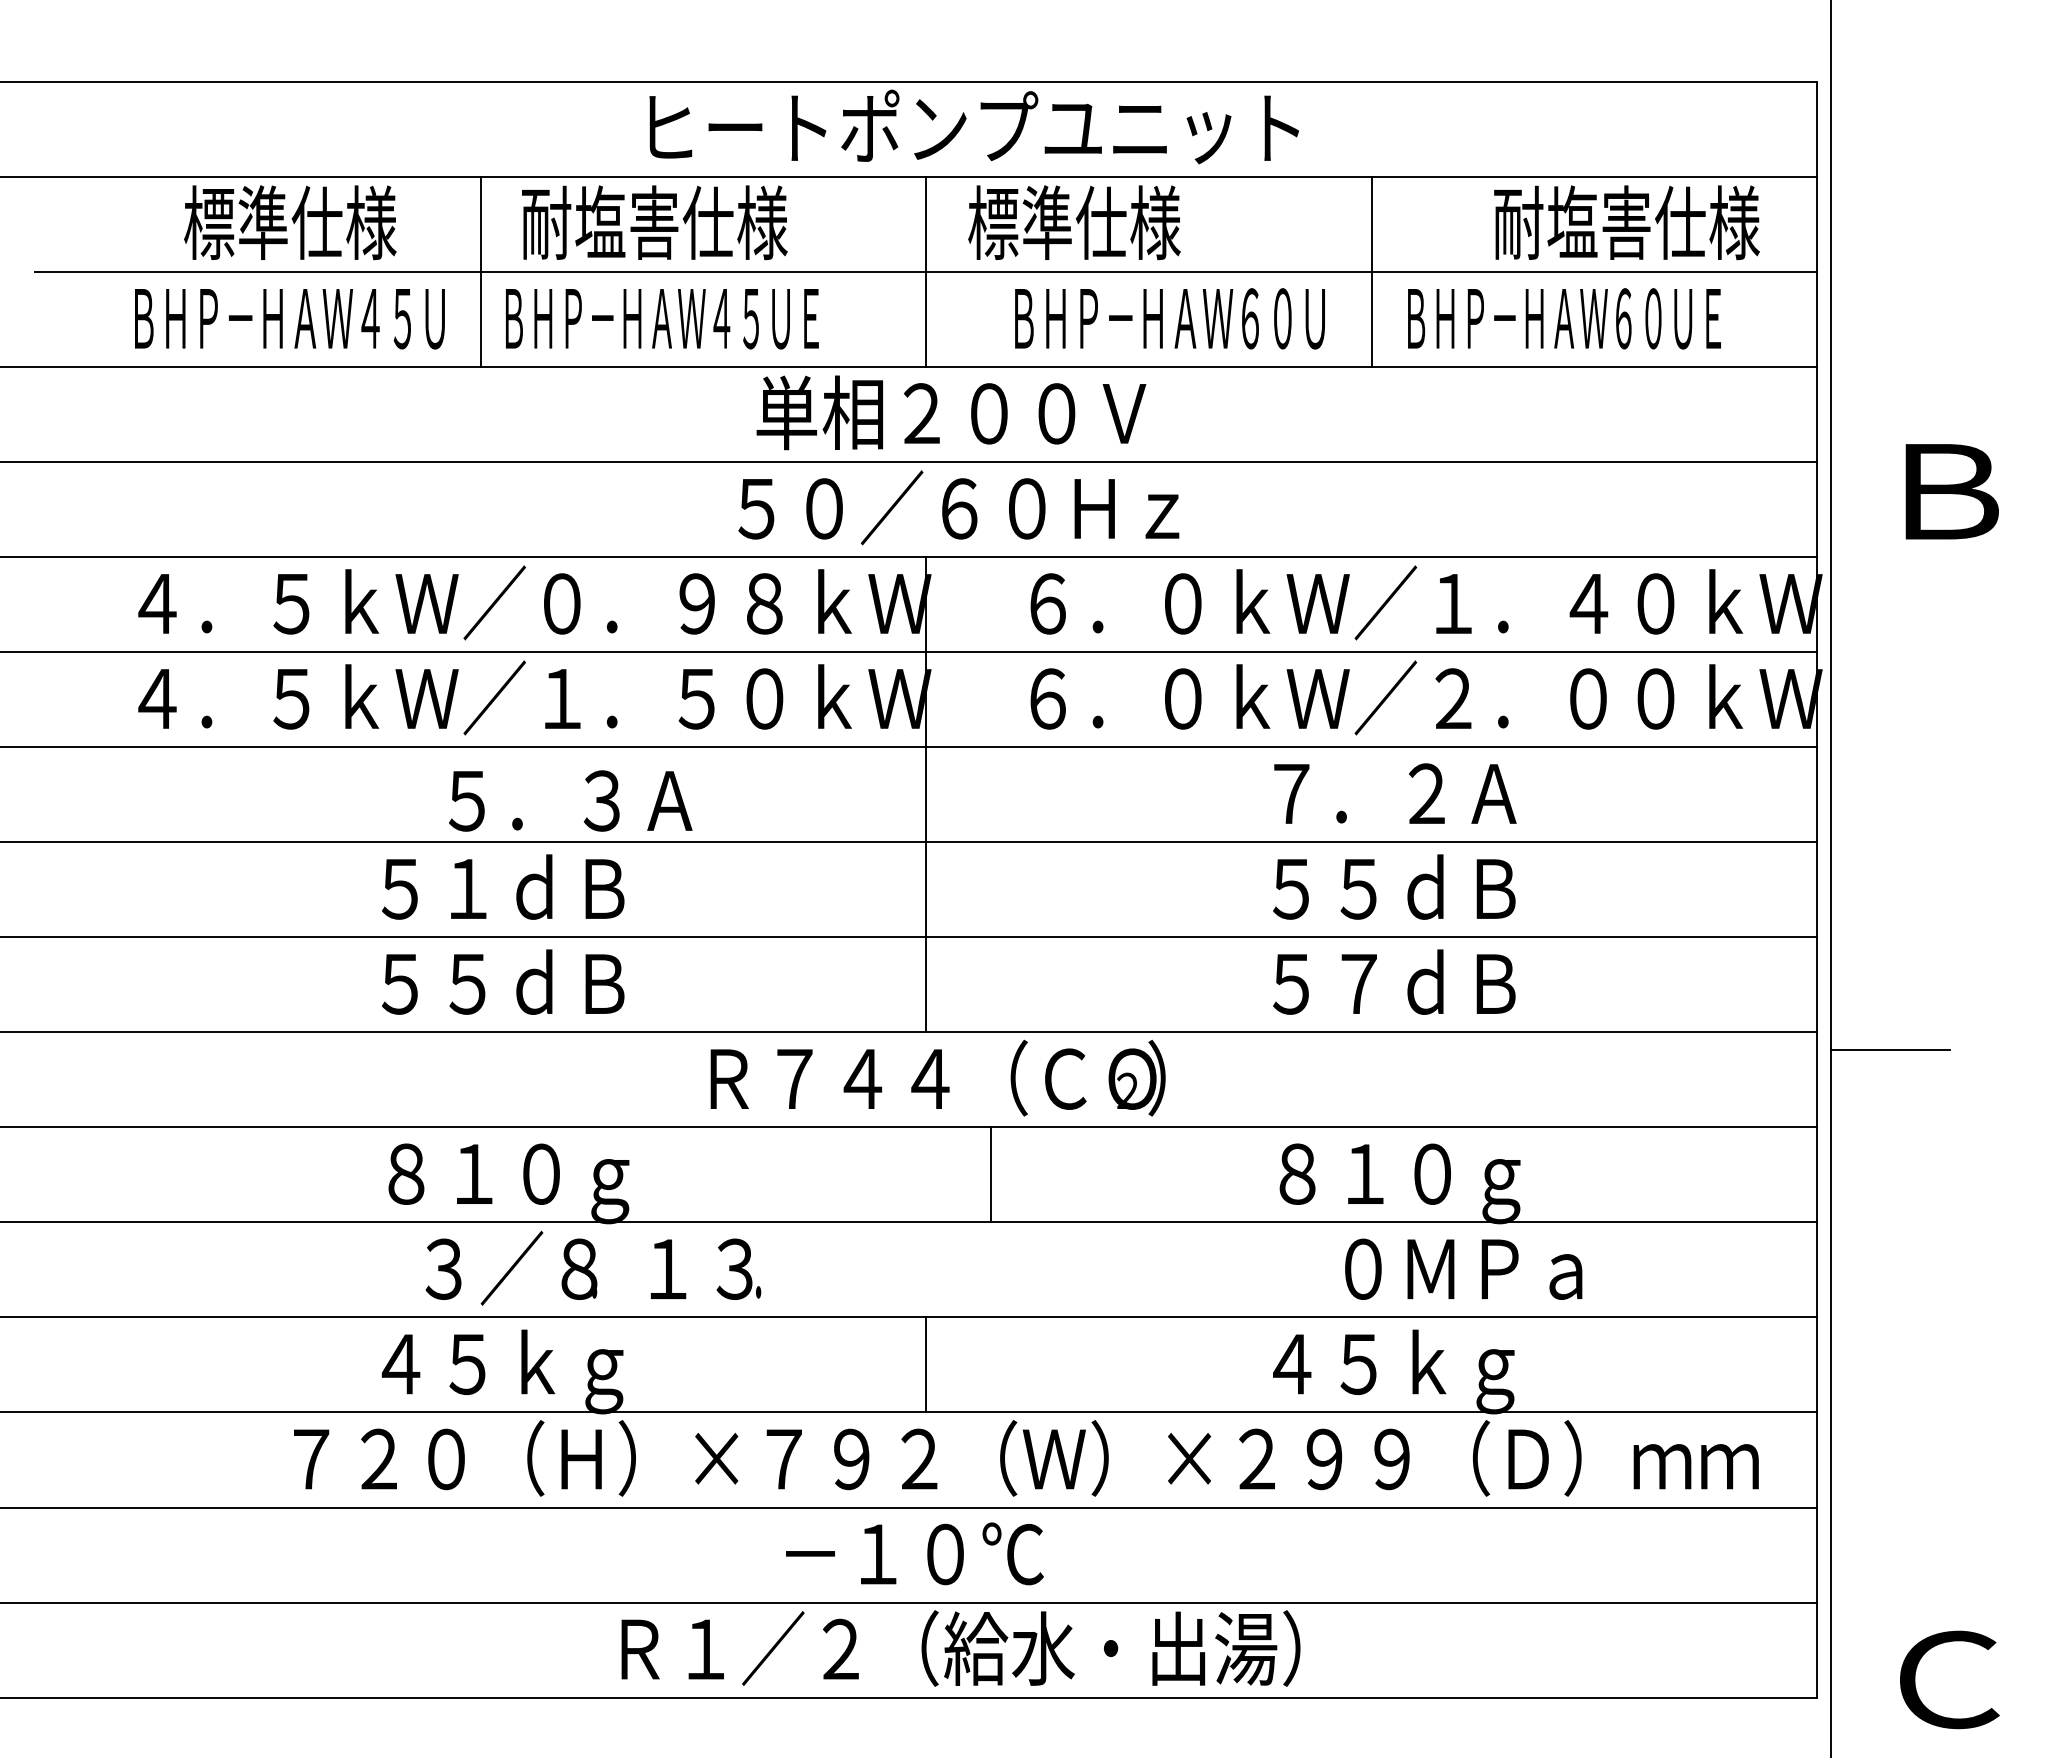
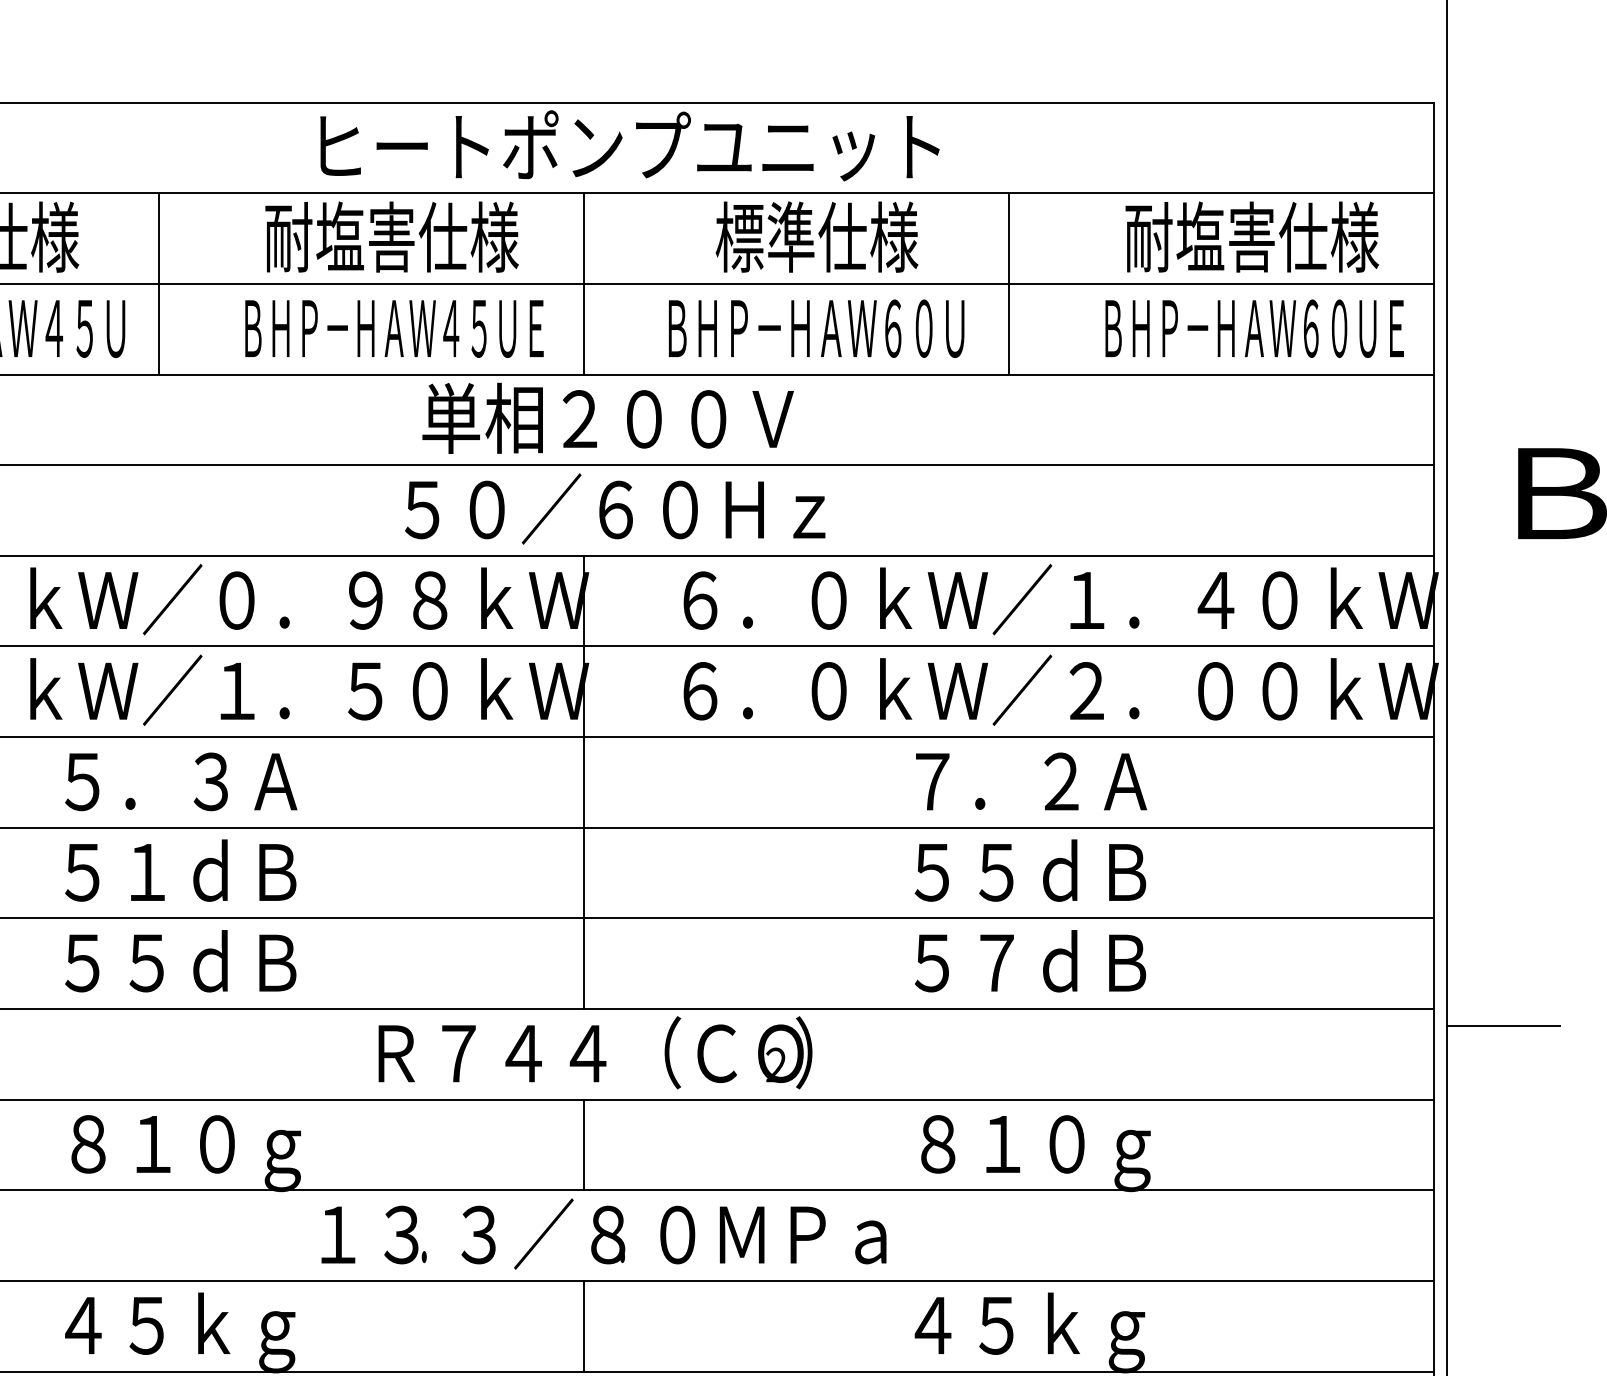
text: (654, 222) -> (391, 236), moved
text: (1074, 222) -> (817, 236), moved
text: (1564, 318) -> (1254, 328), moved
text: (662, 319) -> (394, 329), moved
text: (570, 800) -> (181, 781), moved
line: (991, 1174) -> (584, 1144), moved
text: (511, 1267) -> (543, 1233), moved
text: (1463, 1268) -> (773, 1234), moved

